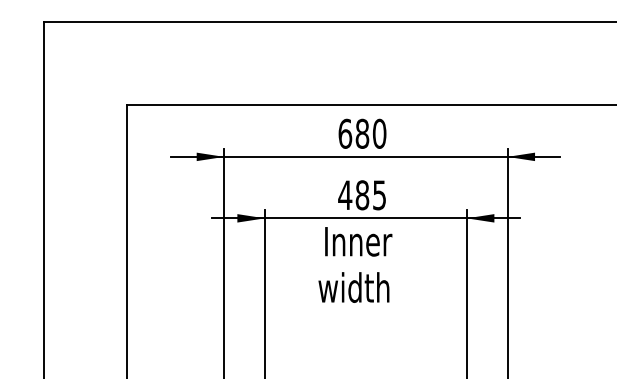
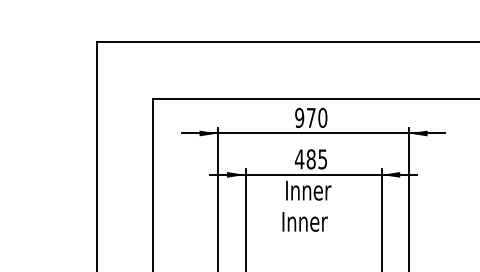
text: (353, 133) -> (305, 117), 680 -> 970
text: (353, 287) -> (305, 221), width -> Inner

